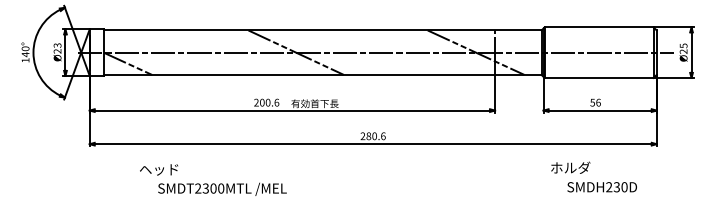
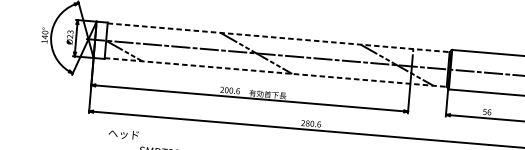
line: (322, 30) -> (278, 37), solid -> dashed
line: (322, 74) -> (275, 72), solid -> dashed
text: (159, 169) -> (124, 134), moved

